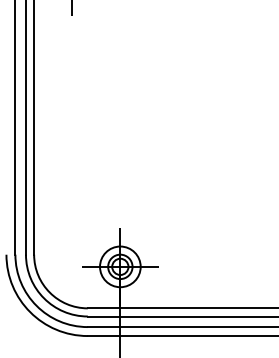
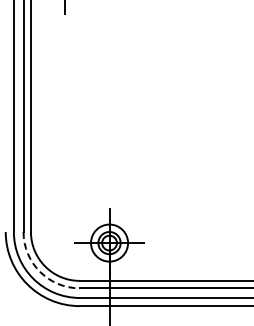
arc: (44, 298) -> (40, 271), solid -> dashed

